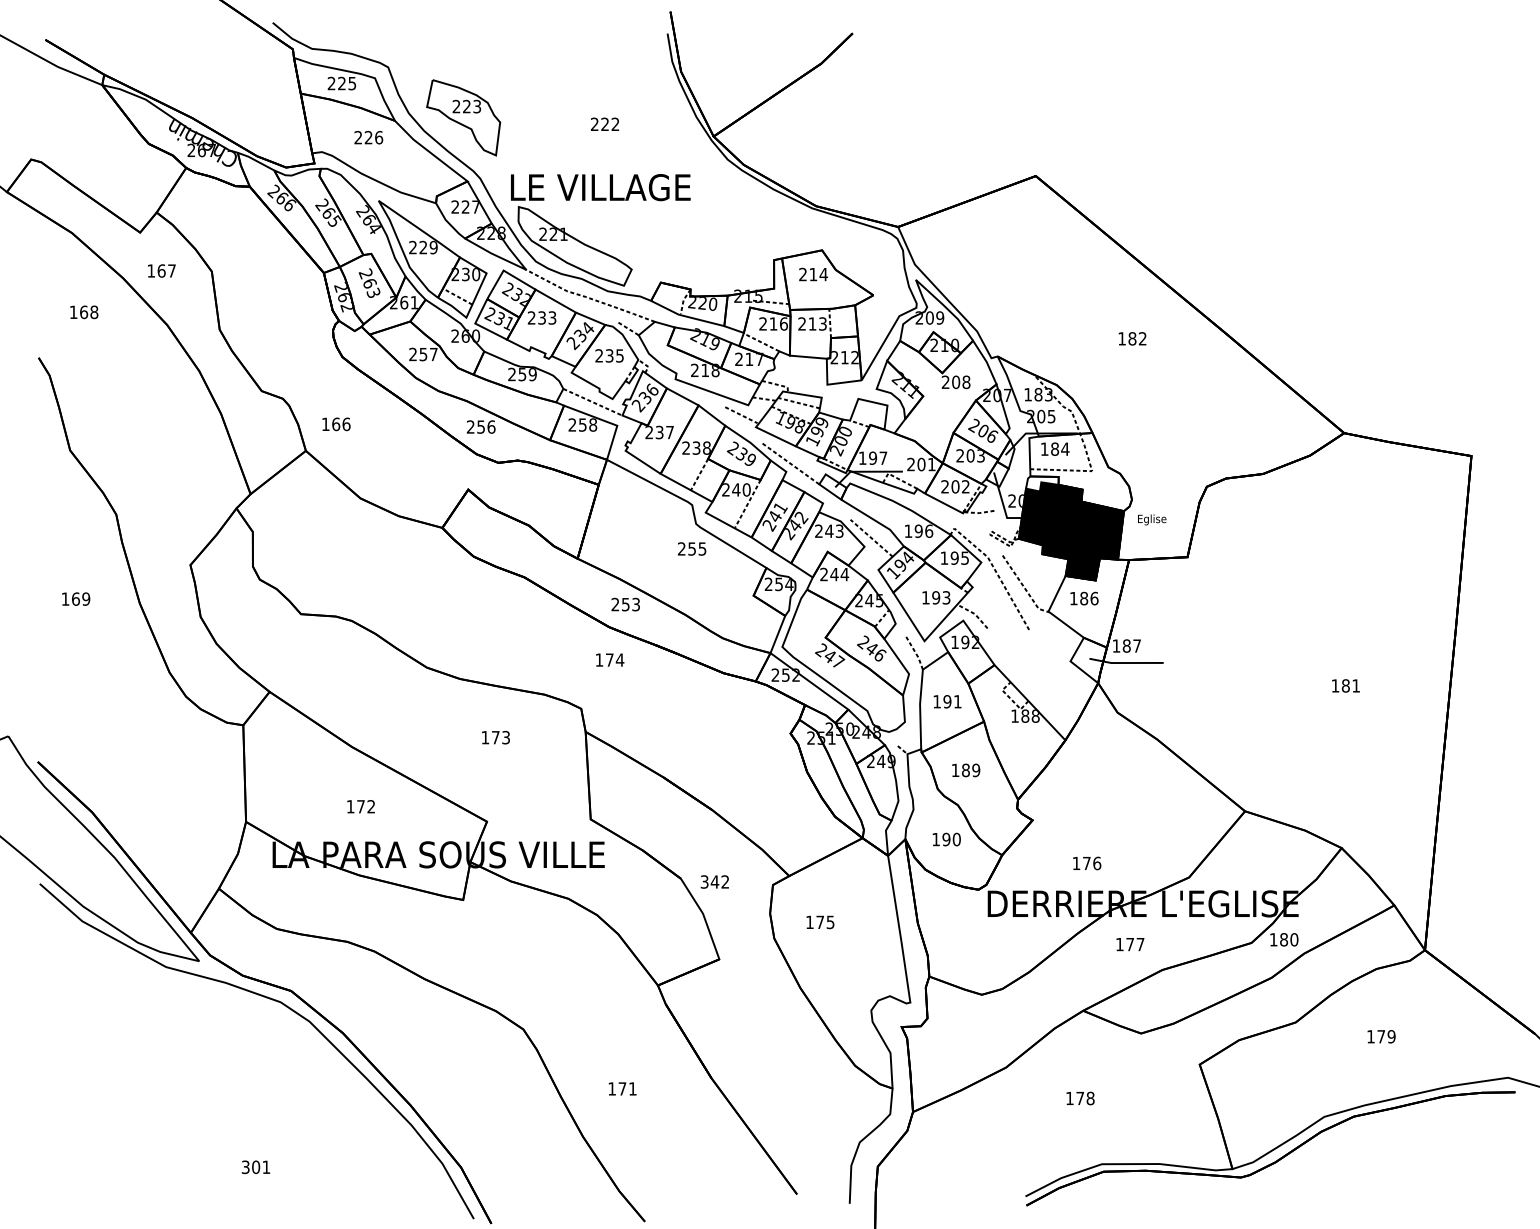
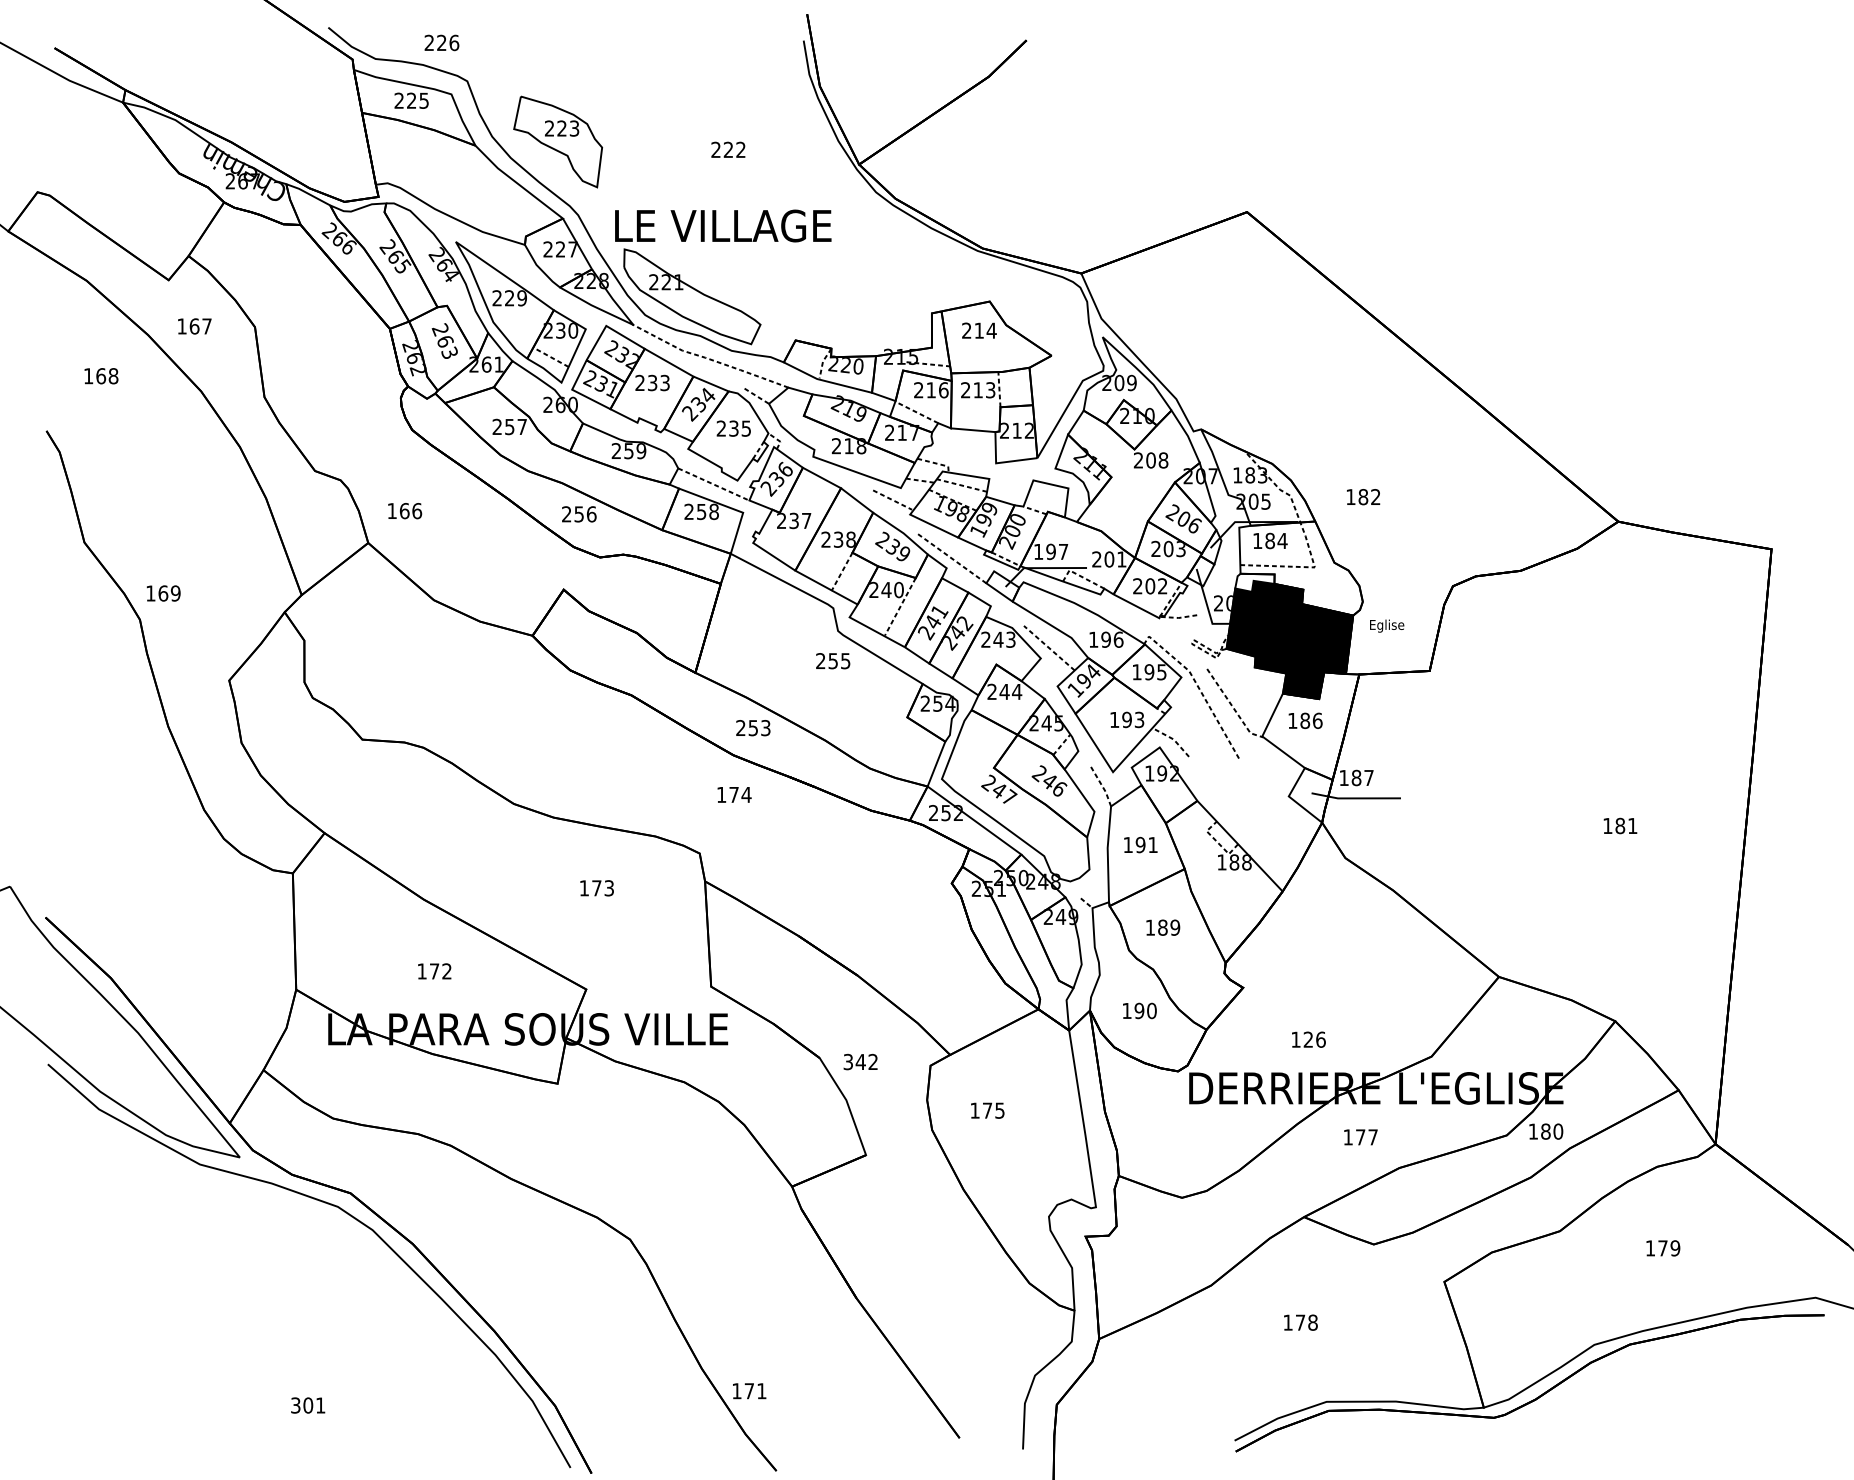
text: (368, 137) -> (441, 42), moved
text: (1132, 339) -> (1363, 497), moved
text: (76, 599) -> (163, 593), moved
text: (1086, 863) -> (1307, 1039), 176 -> 126
text: (622, 1089) -> (749, 1391), moved

